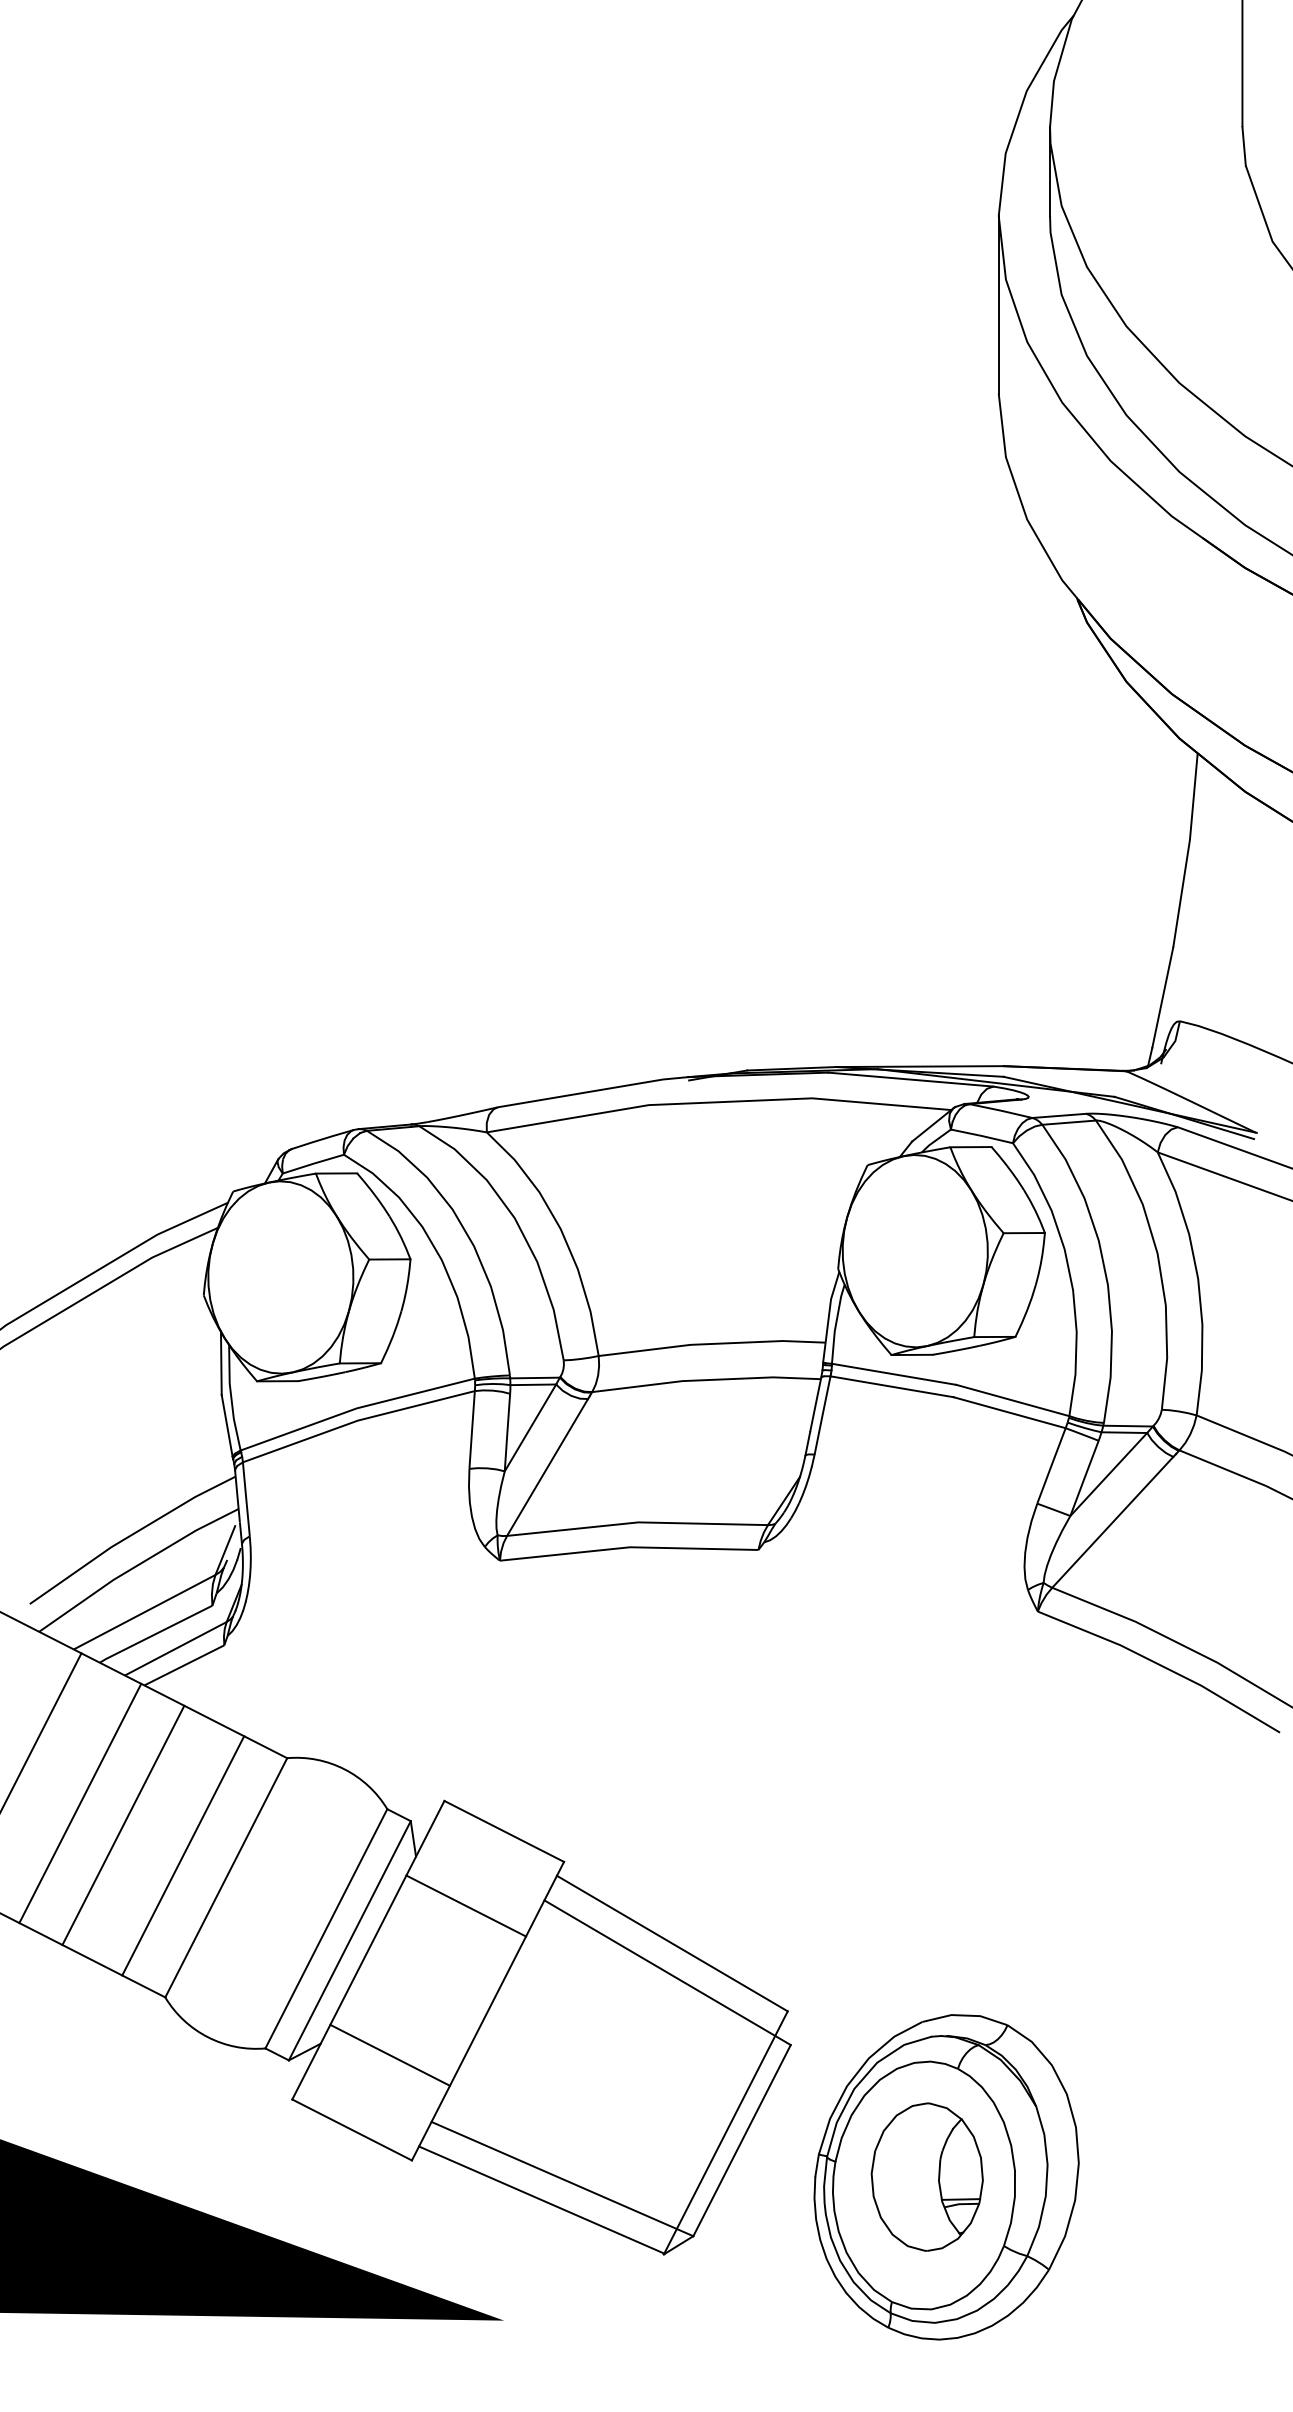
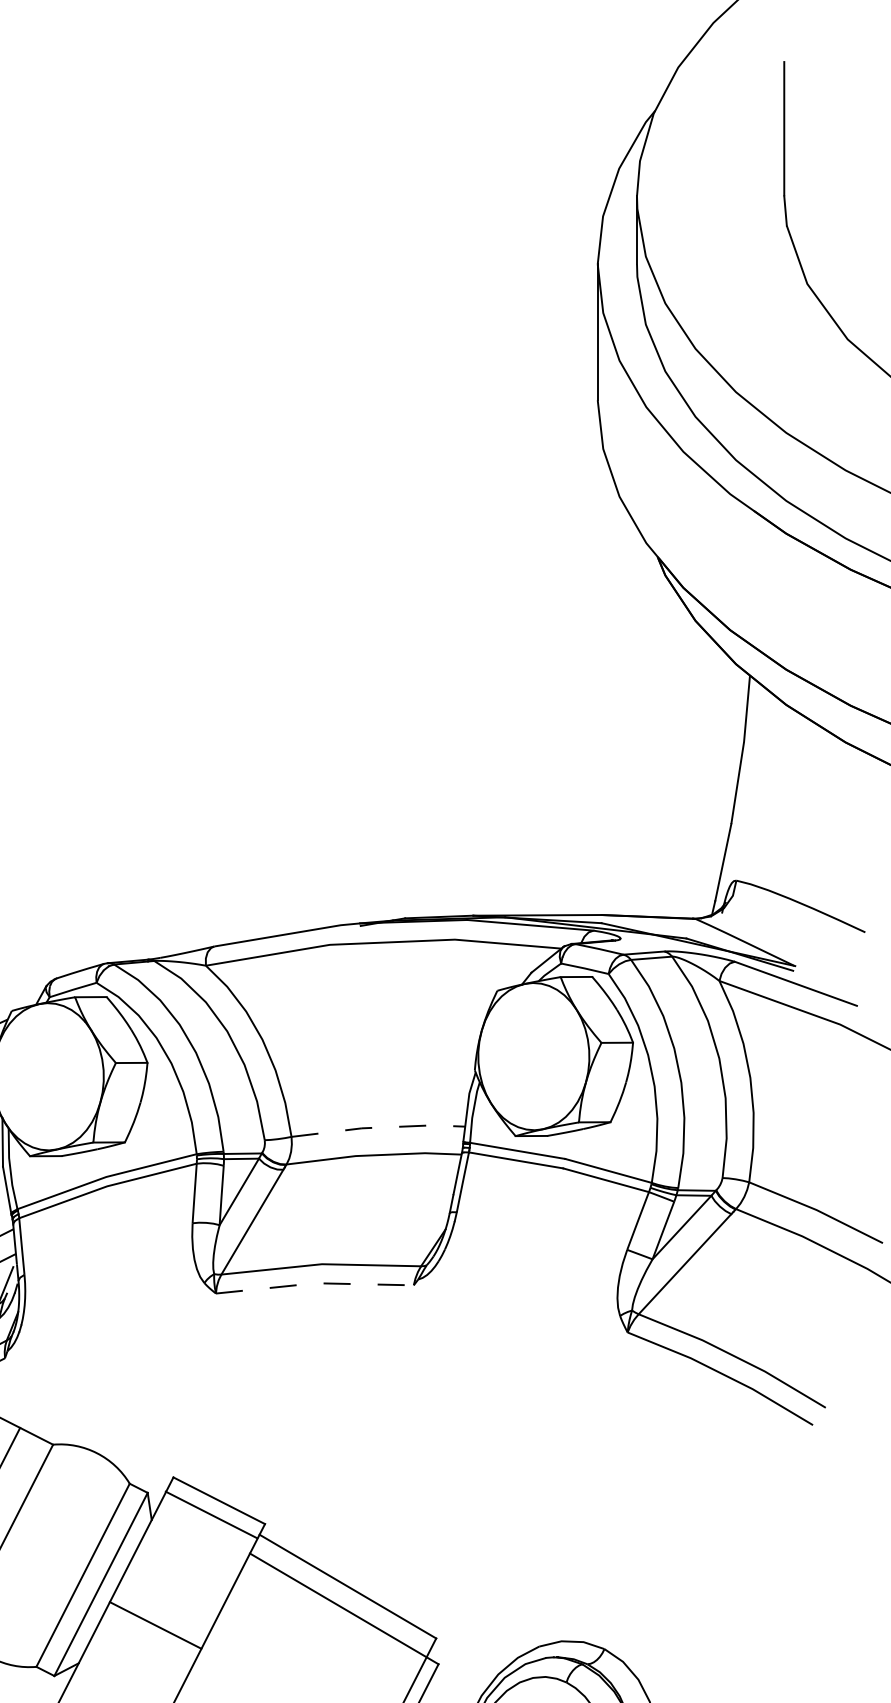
line: (712, 1343) -> (378, 1127), solid -> dashed
line: (630, 1547) -> (315, 1283), solid -> dashed
line: (466, 1905) -> (211, 1514), moved
line: (389, 2054) -> (155, 1624), moved

